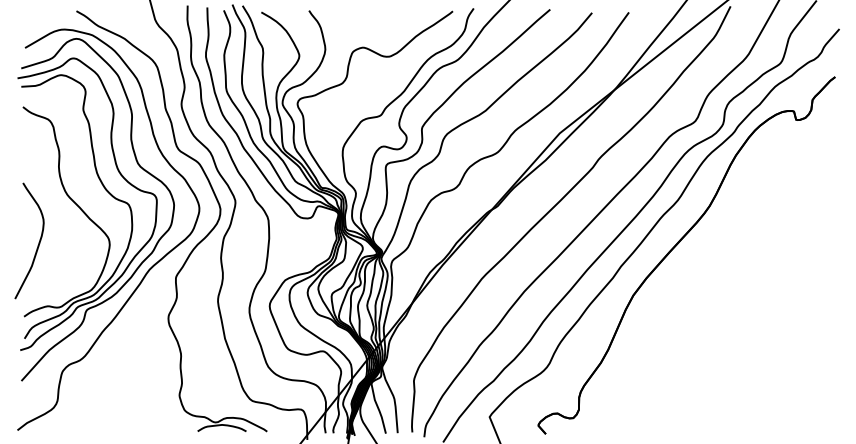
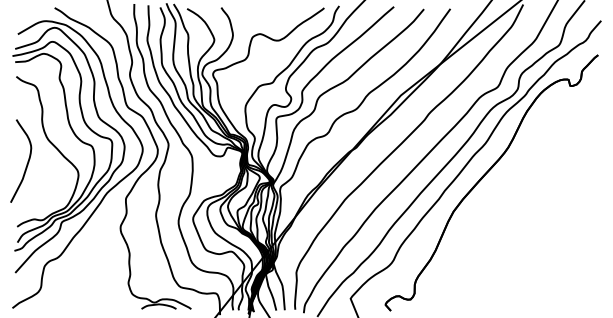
curve: (38, 242) -> (27, 162), moved

